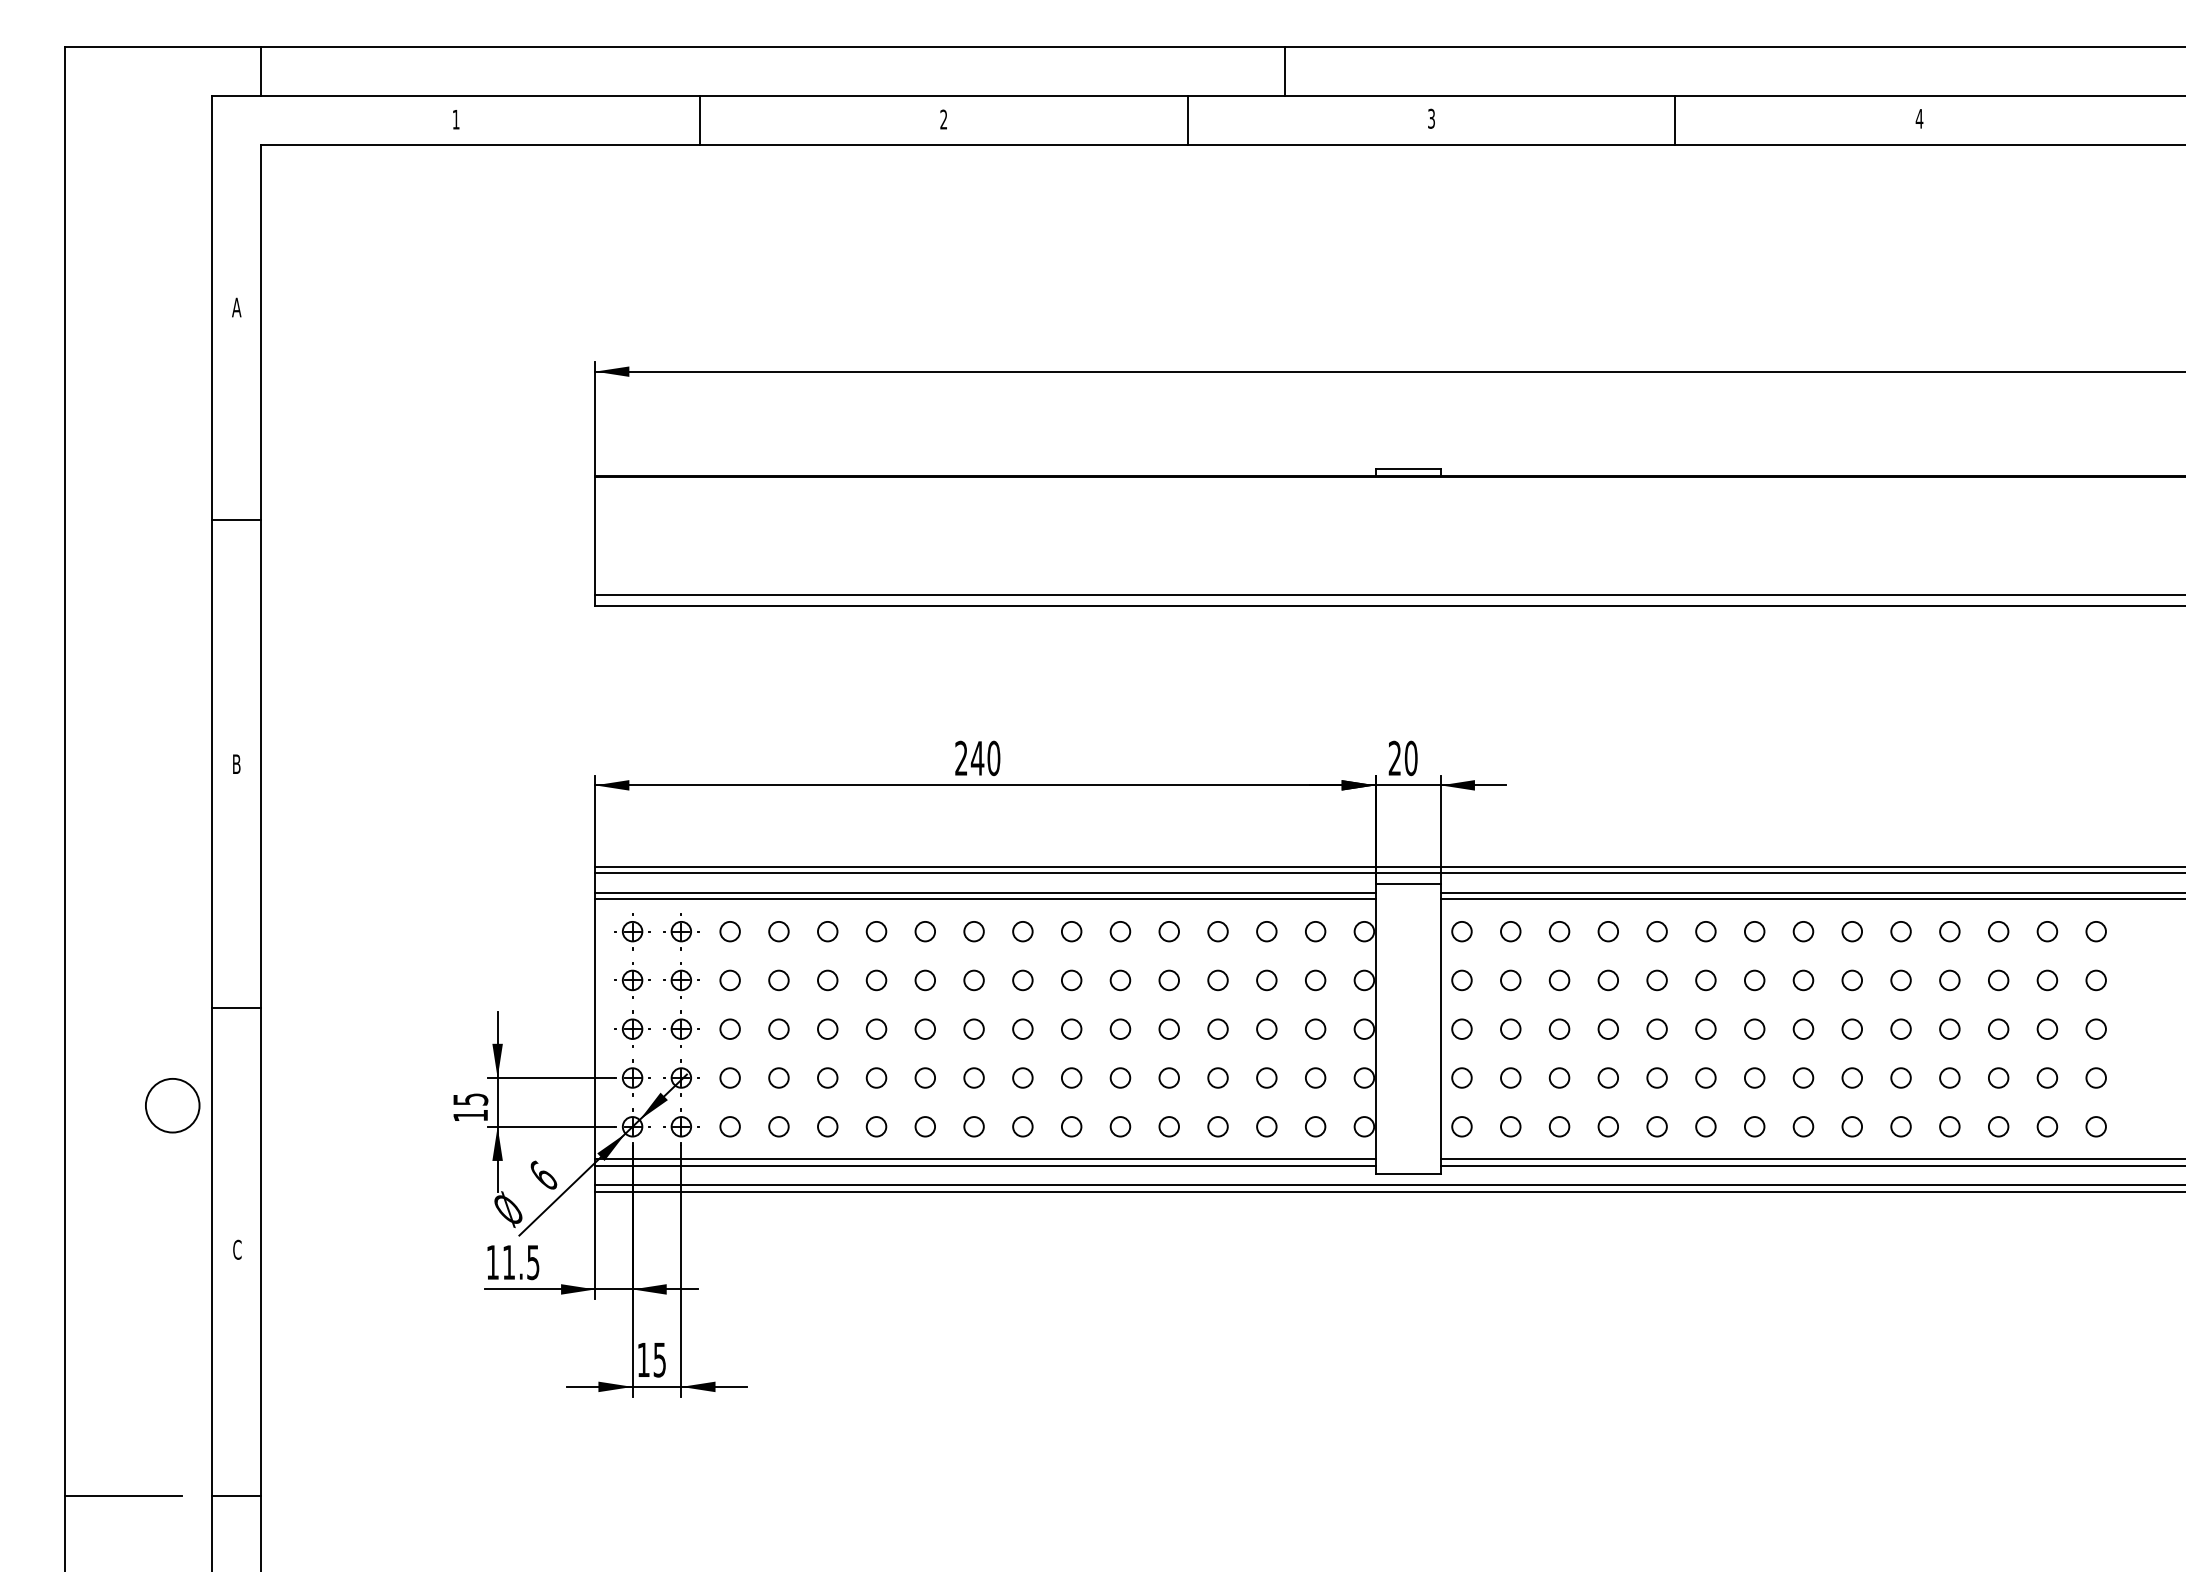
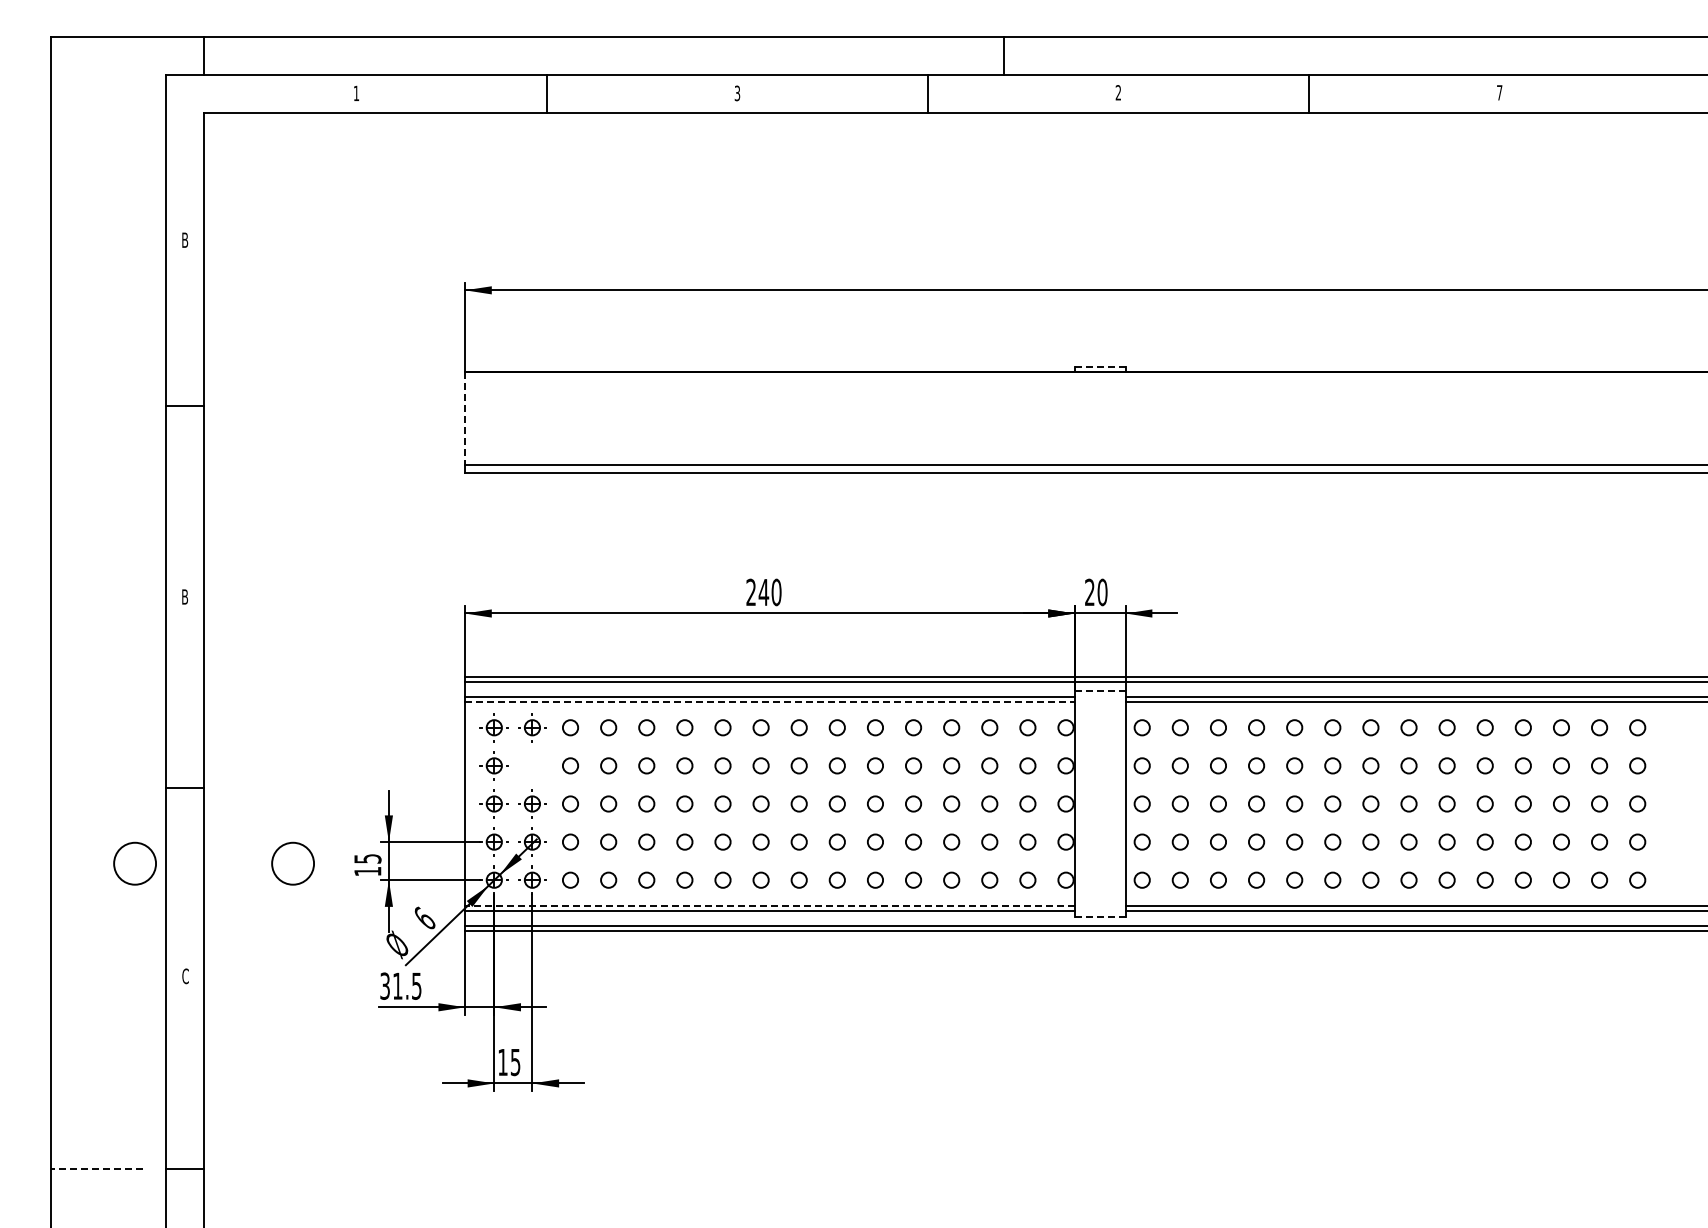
text: (1431, 118) -> (1118, 92), 3 -> 2
text: (1919, 118) -> (1499, 92), 4 -> 7
text: (943, 119) -> (737, 93), 2 -> 3
text: (235, 306) -> (184, 239), A -> B
line: (1408, 469) -> (1100, 366), solid -> dashed
line: (595, 537) -> (465, 419), solid -> dashed
line: (1407, 883) -> (1099, 690), solid -> dashed
line: (986, 899) -> (770, 702), solid -> dashed
part: (681, 979) -> (532, 765), removed
circle: (374, 1105) -> (292, 863), added
line: (986, 1159) -> (770, 905), solid -> dashed
line: (1408, 1174) -> (1100, 917), solid -> dashed
text: (491, 1261) -> (384, 985), 11.5 -> 31.5
line: (123, 1495) -> (96, 1168), solid -> dashed

